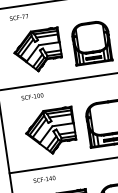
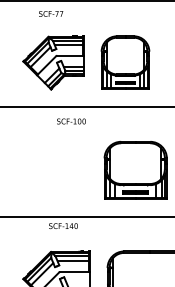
text: (19, 17) -> (51, 13), moved
text: (32, 96) -> (71, 121), moved
part: (49, 131) -> (54, 170), removed
text: (44, 179) -> (63, 226), moved

